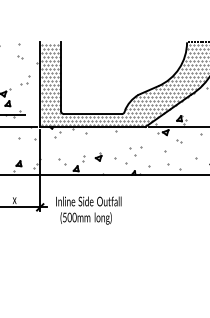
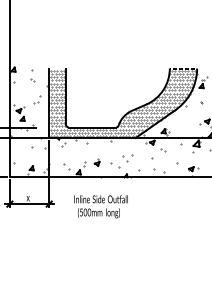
text: (88, 210) -> (100, 206), moved

